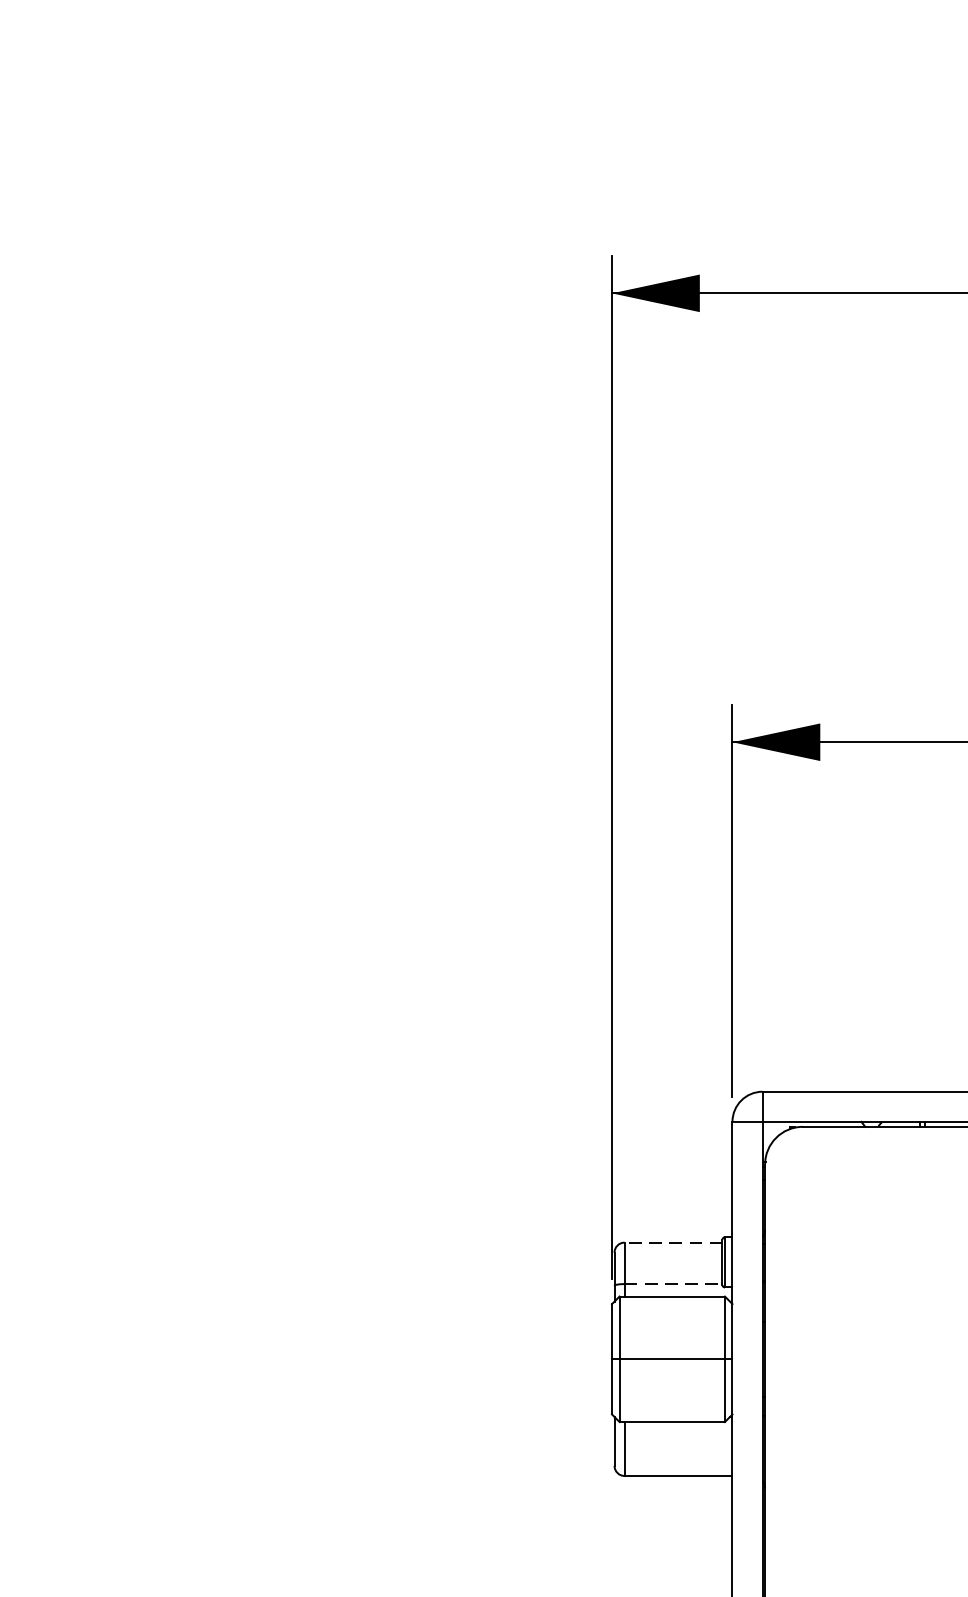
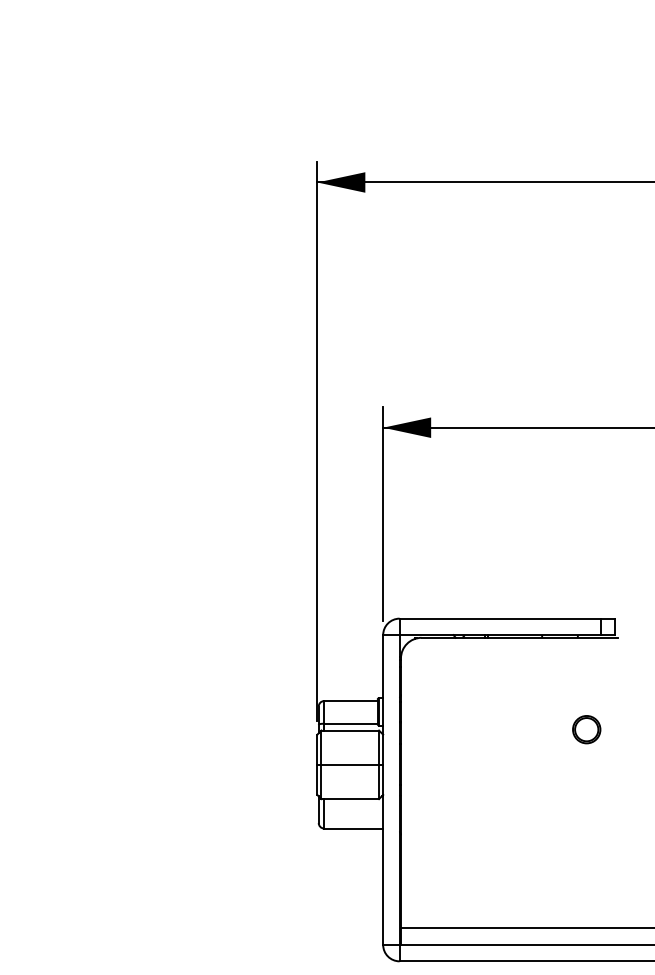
line: (672, 1243) -> (350, 701), dashed -> solid
line: (672, 1283) -> (350, 723), dashed -> solid

